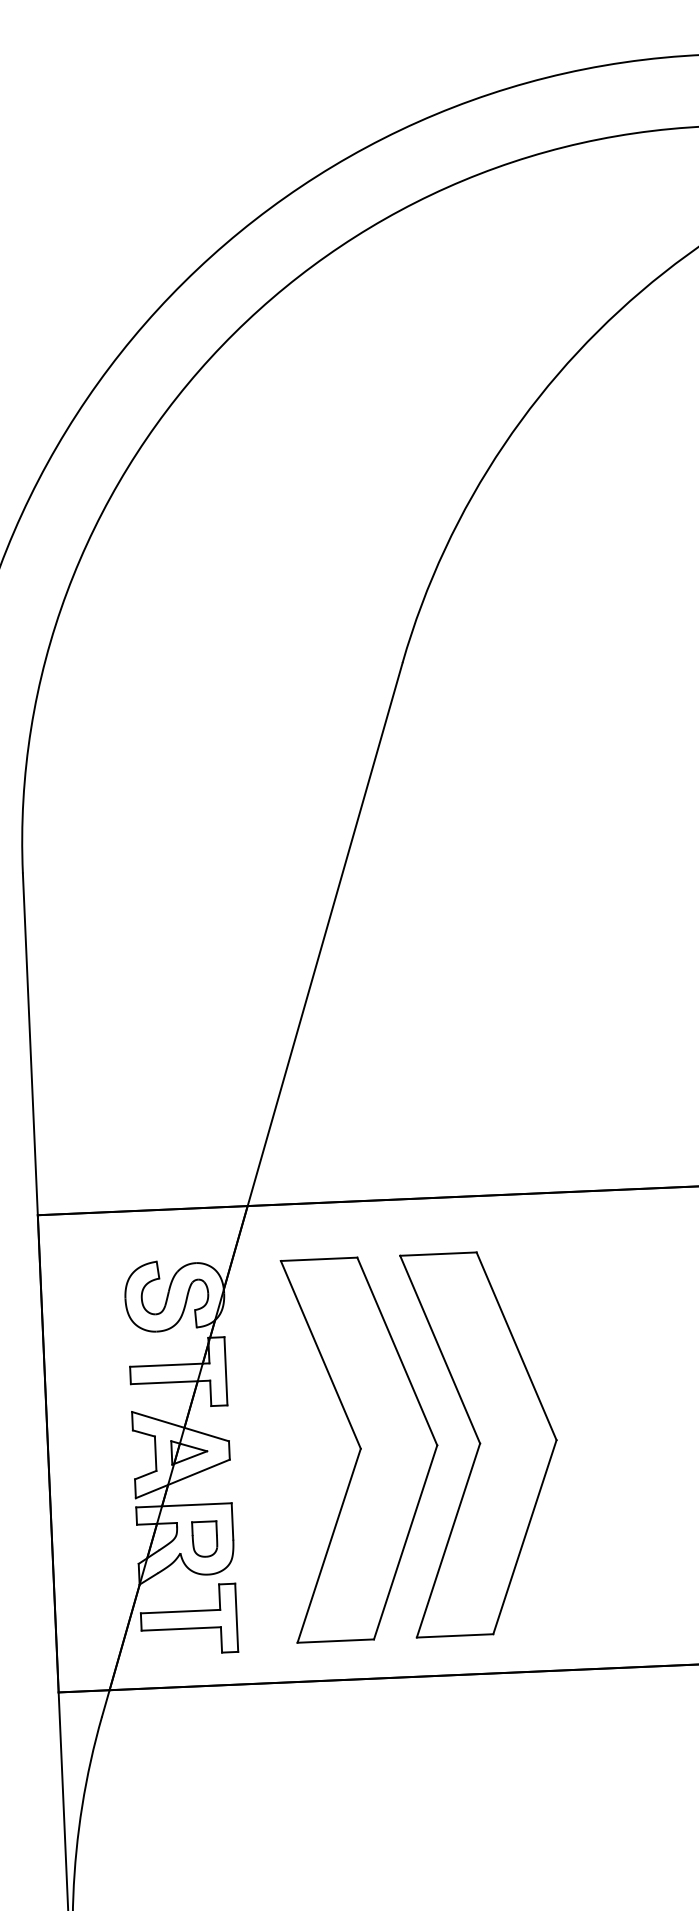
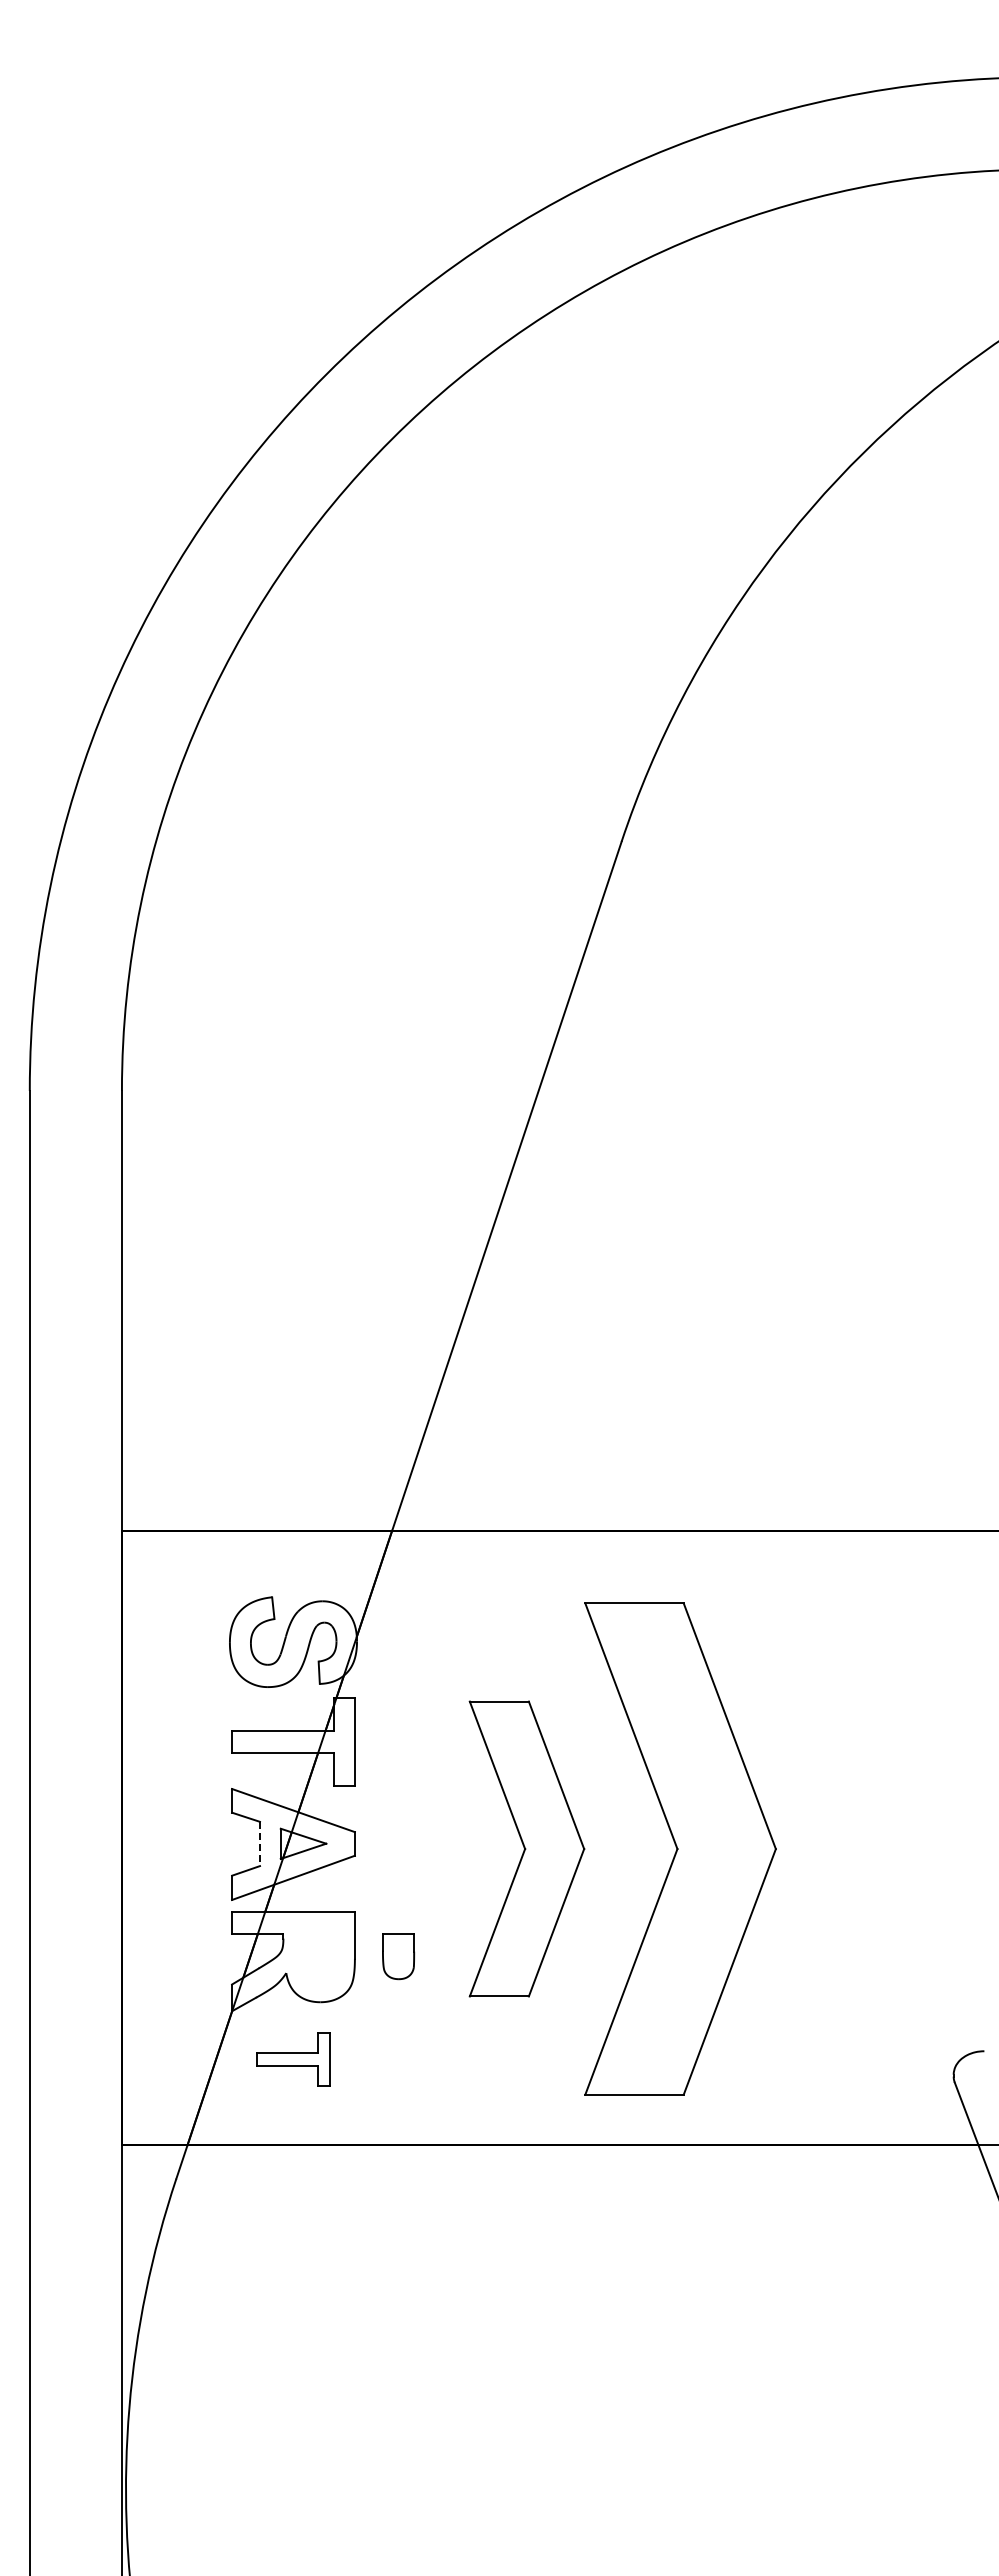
part: (362, 1448) -> (526, 1848), size x0.6
line: (156, 1454) -> (260, 1844), solid -> dashed
part: (204, 1539) -> (398, 1956), moved
part: (188, 1619) -> (293, 2058), size x0.6

